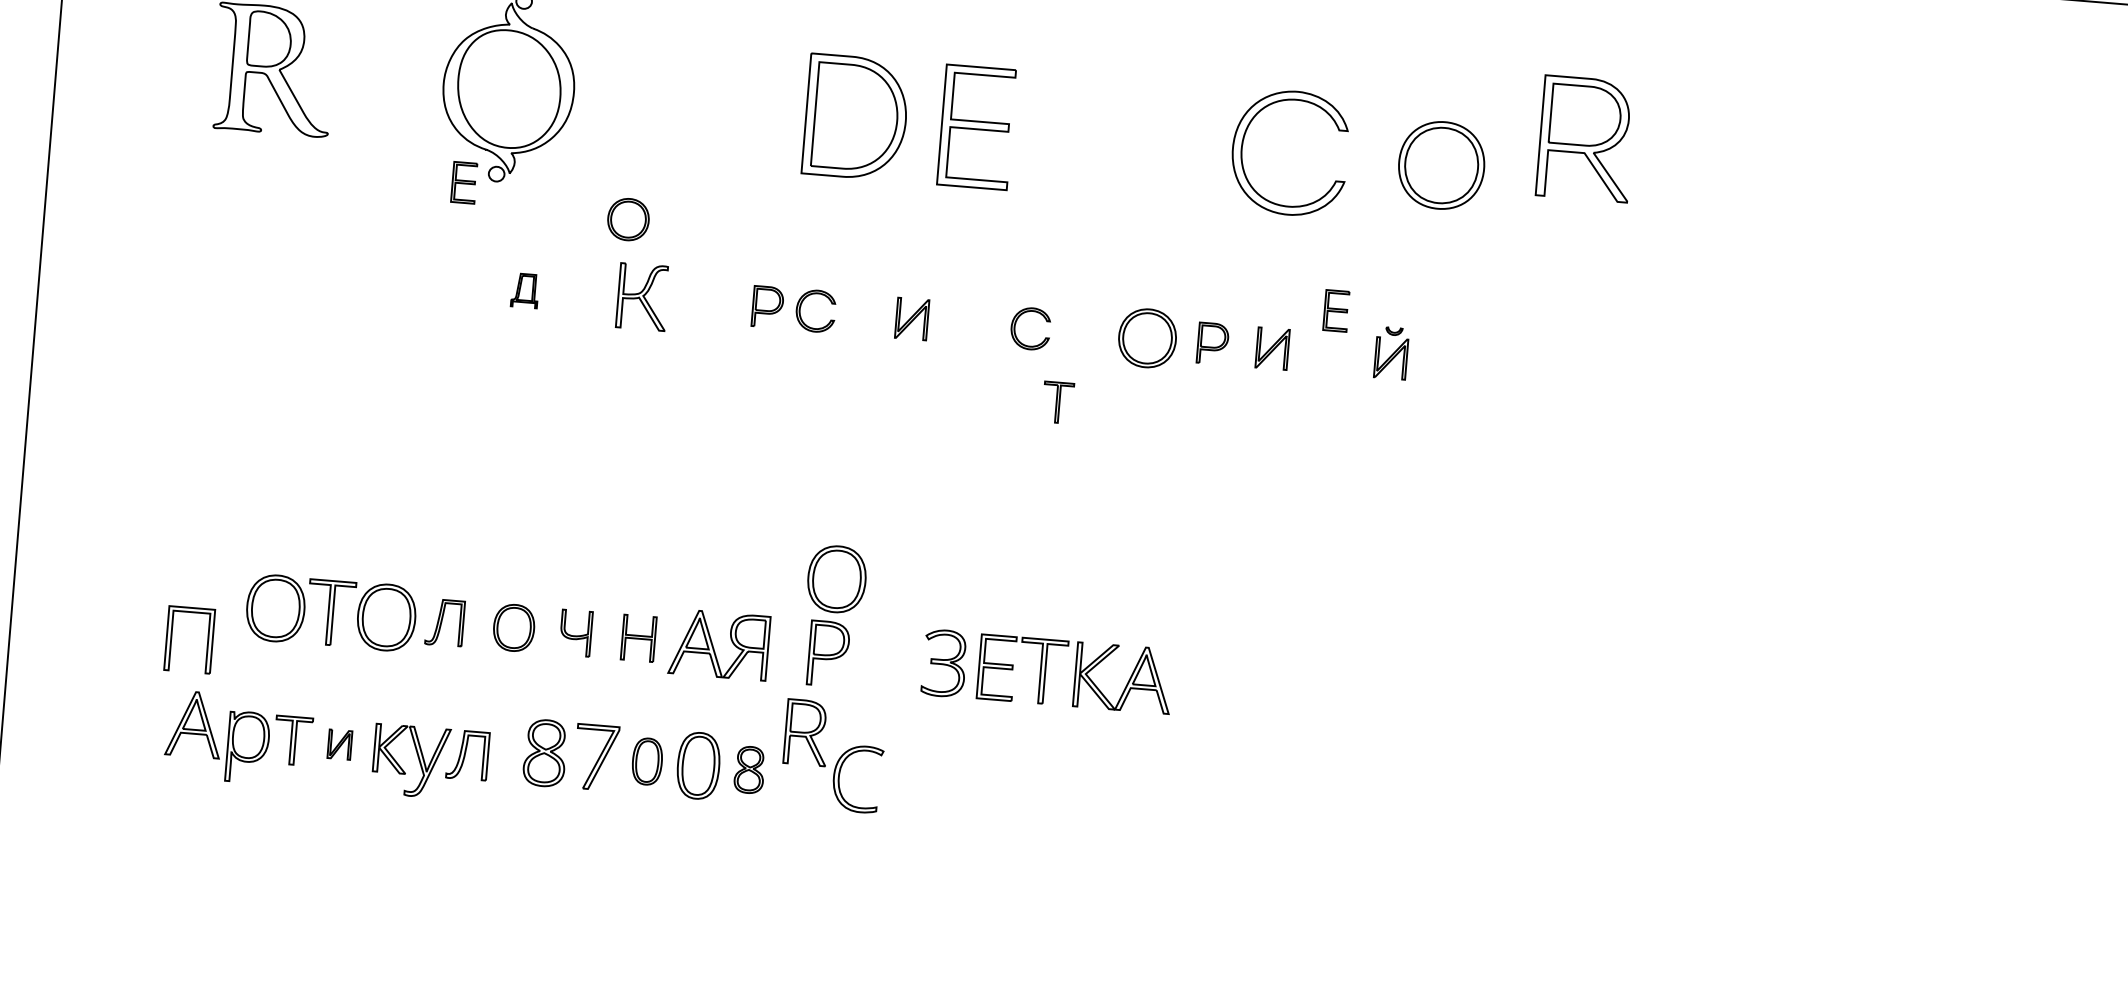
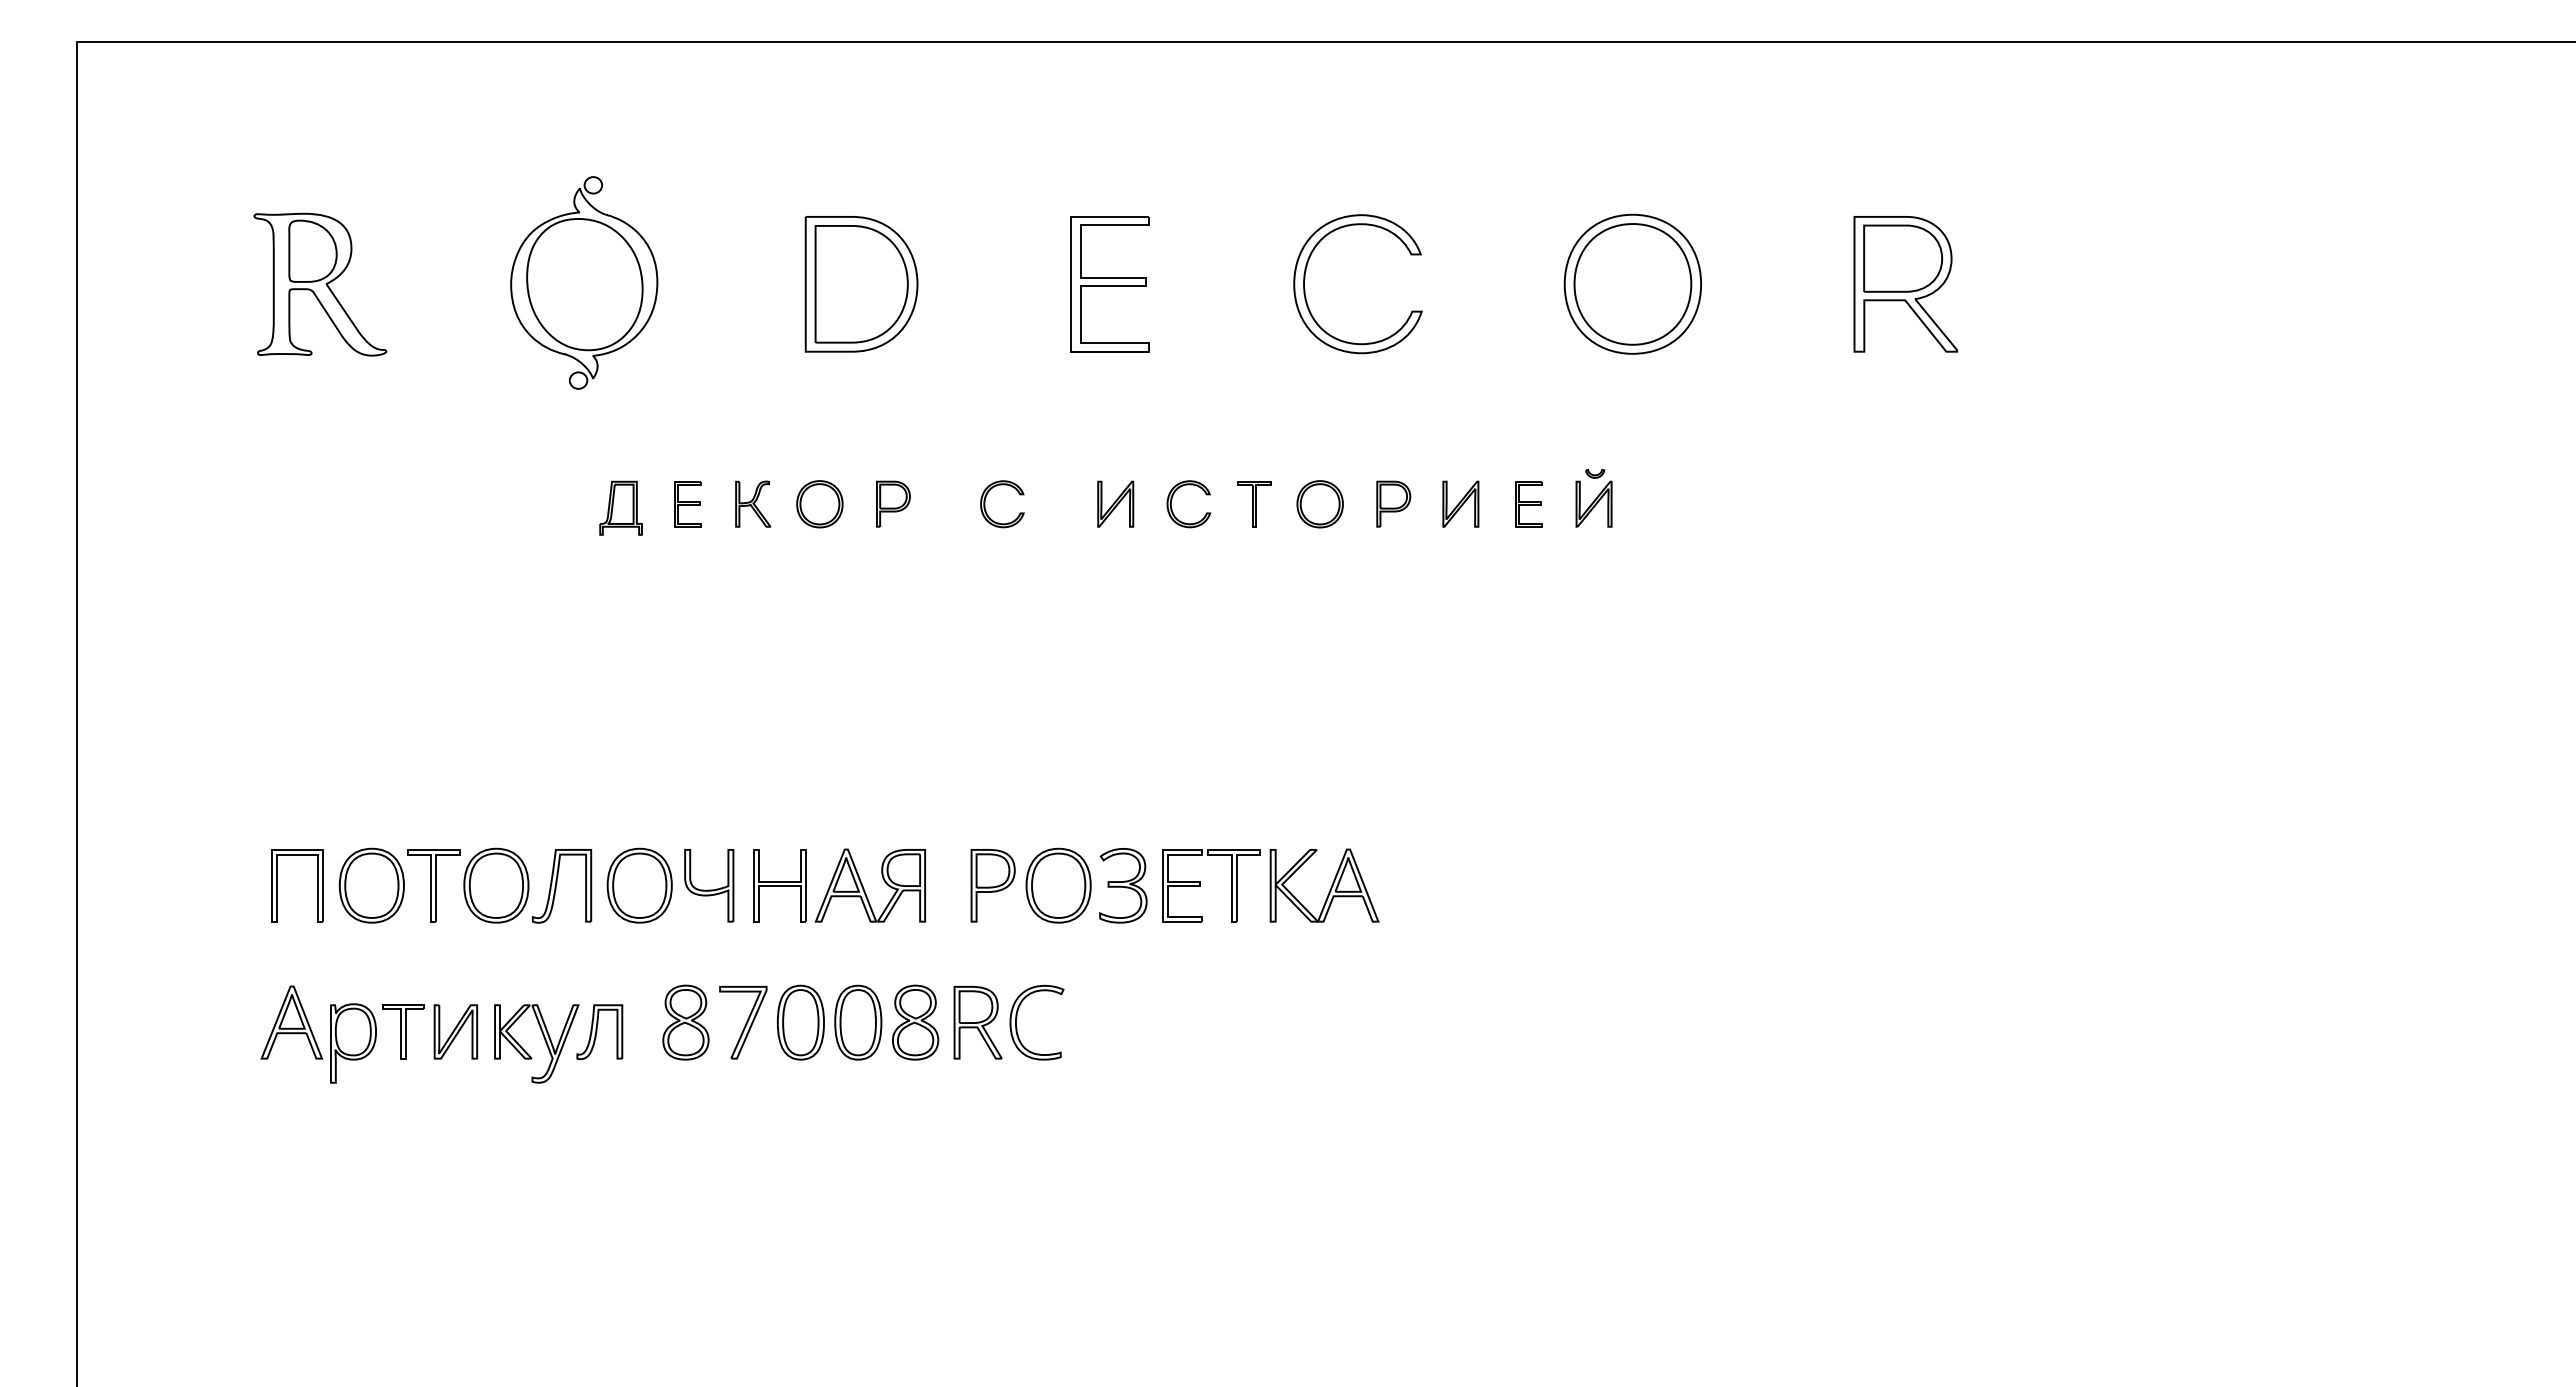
part: (855, 117) -> (861, 284), moved
part: (1585, 139) -> (1905, 284), moved
part: (1242, 152) -> (1305, 288), moved
part: (1441, 164) -> (1632, 283), size x1.43
part: (463, 182) -> (687, 504), moved
part: (628, 219) -> (819, 504), moved
part: (524, 290) -> (620, 507), size x1.43
part: (643, 296) -> (753, 503), size x0.62
part: (800, 310) -> (985, 504), moved
part: (1336, 311) -> (1528, 504), moved
part: (912, 318) -> (1115, 503), moved
part: (1146, 338) -> (1319, 504), size x0.71
part: (1058, 402) -> (1254, 504), moved
part: (836, 579) -> (1058, 885), moved
part: (445, 623) -> (562, 886), size x1.43
part: (513, 627) -> (639, 885), size x1.43
part: (576, 632) -> (709, 885), size x1.43
part: (171, 638) -> (277, 885), moved
part: (638, 638) -> (779, 885), size x1.43
part: (806, 732) -> (977, 1022), moved
part: (339, 744) -> (455, 1031), size x1.67
part: (647, 761) -> (800, 1022), size x1.43
part: (749, 769) -> (915, 1022), size x1.43

